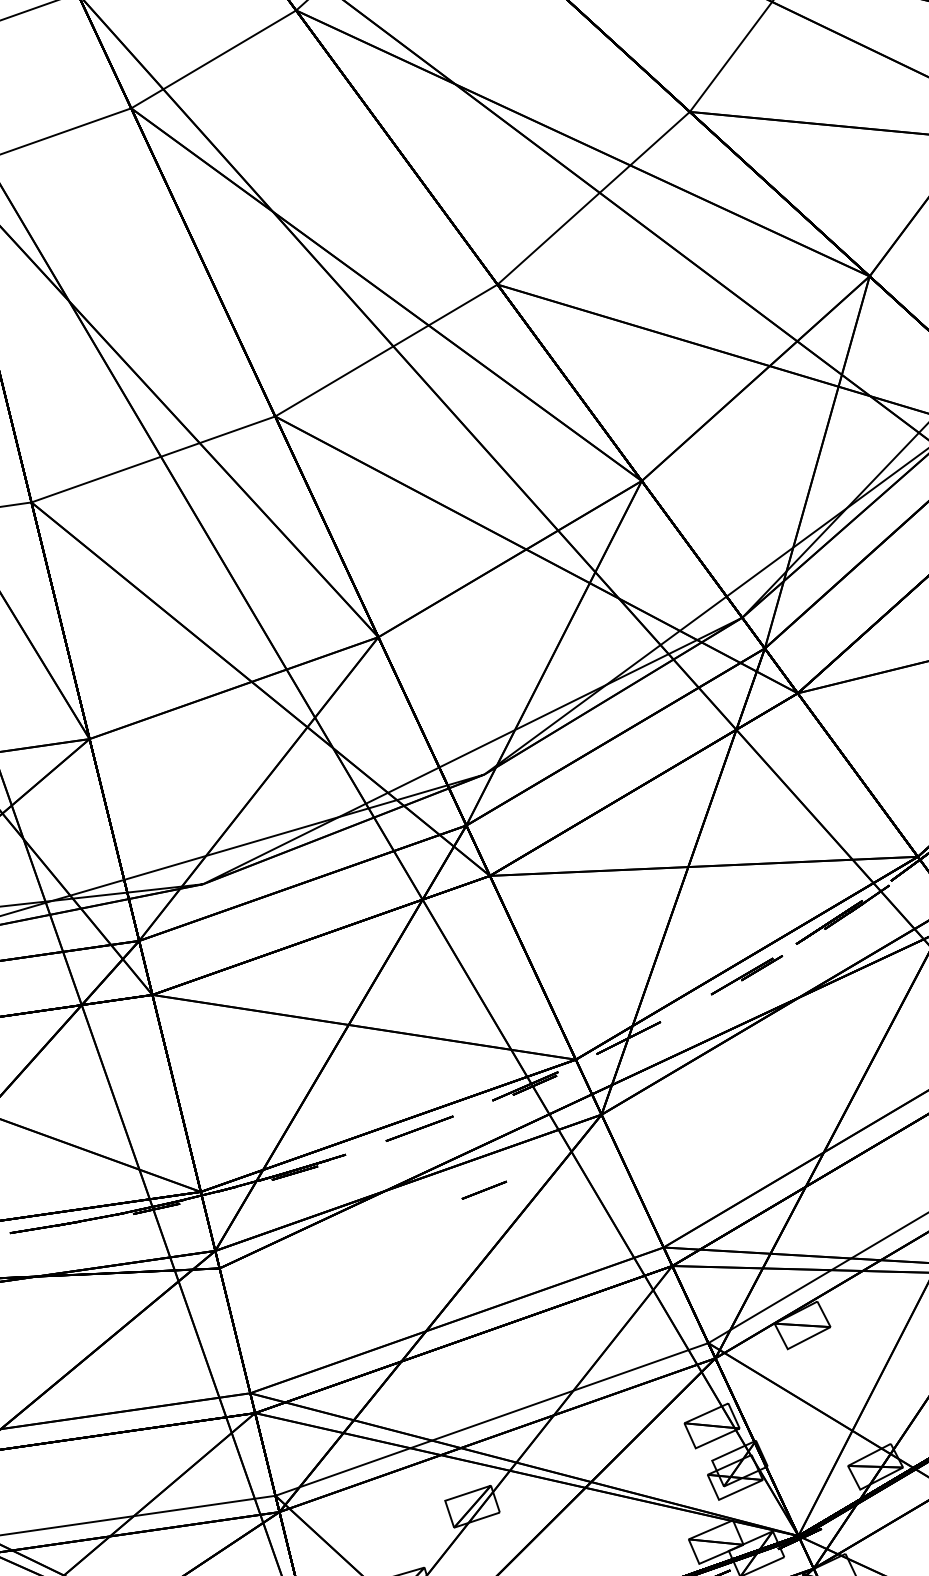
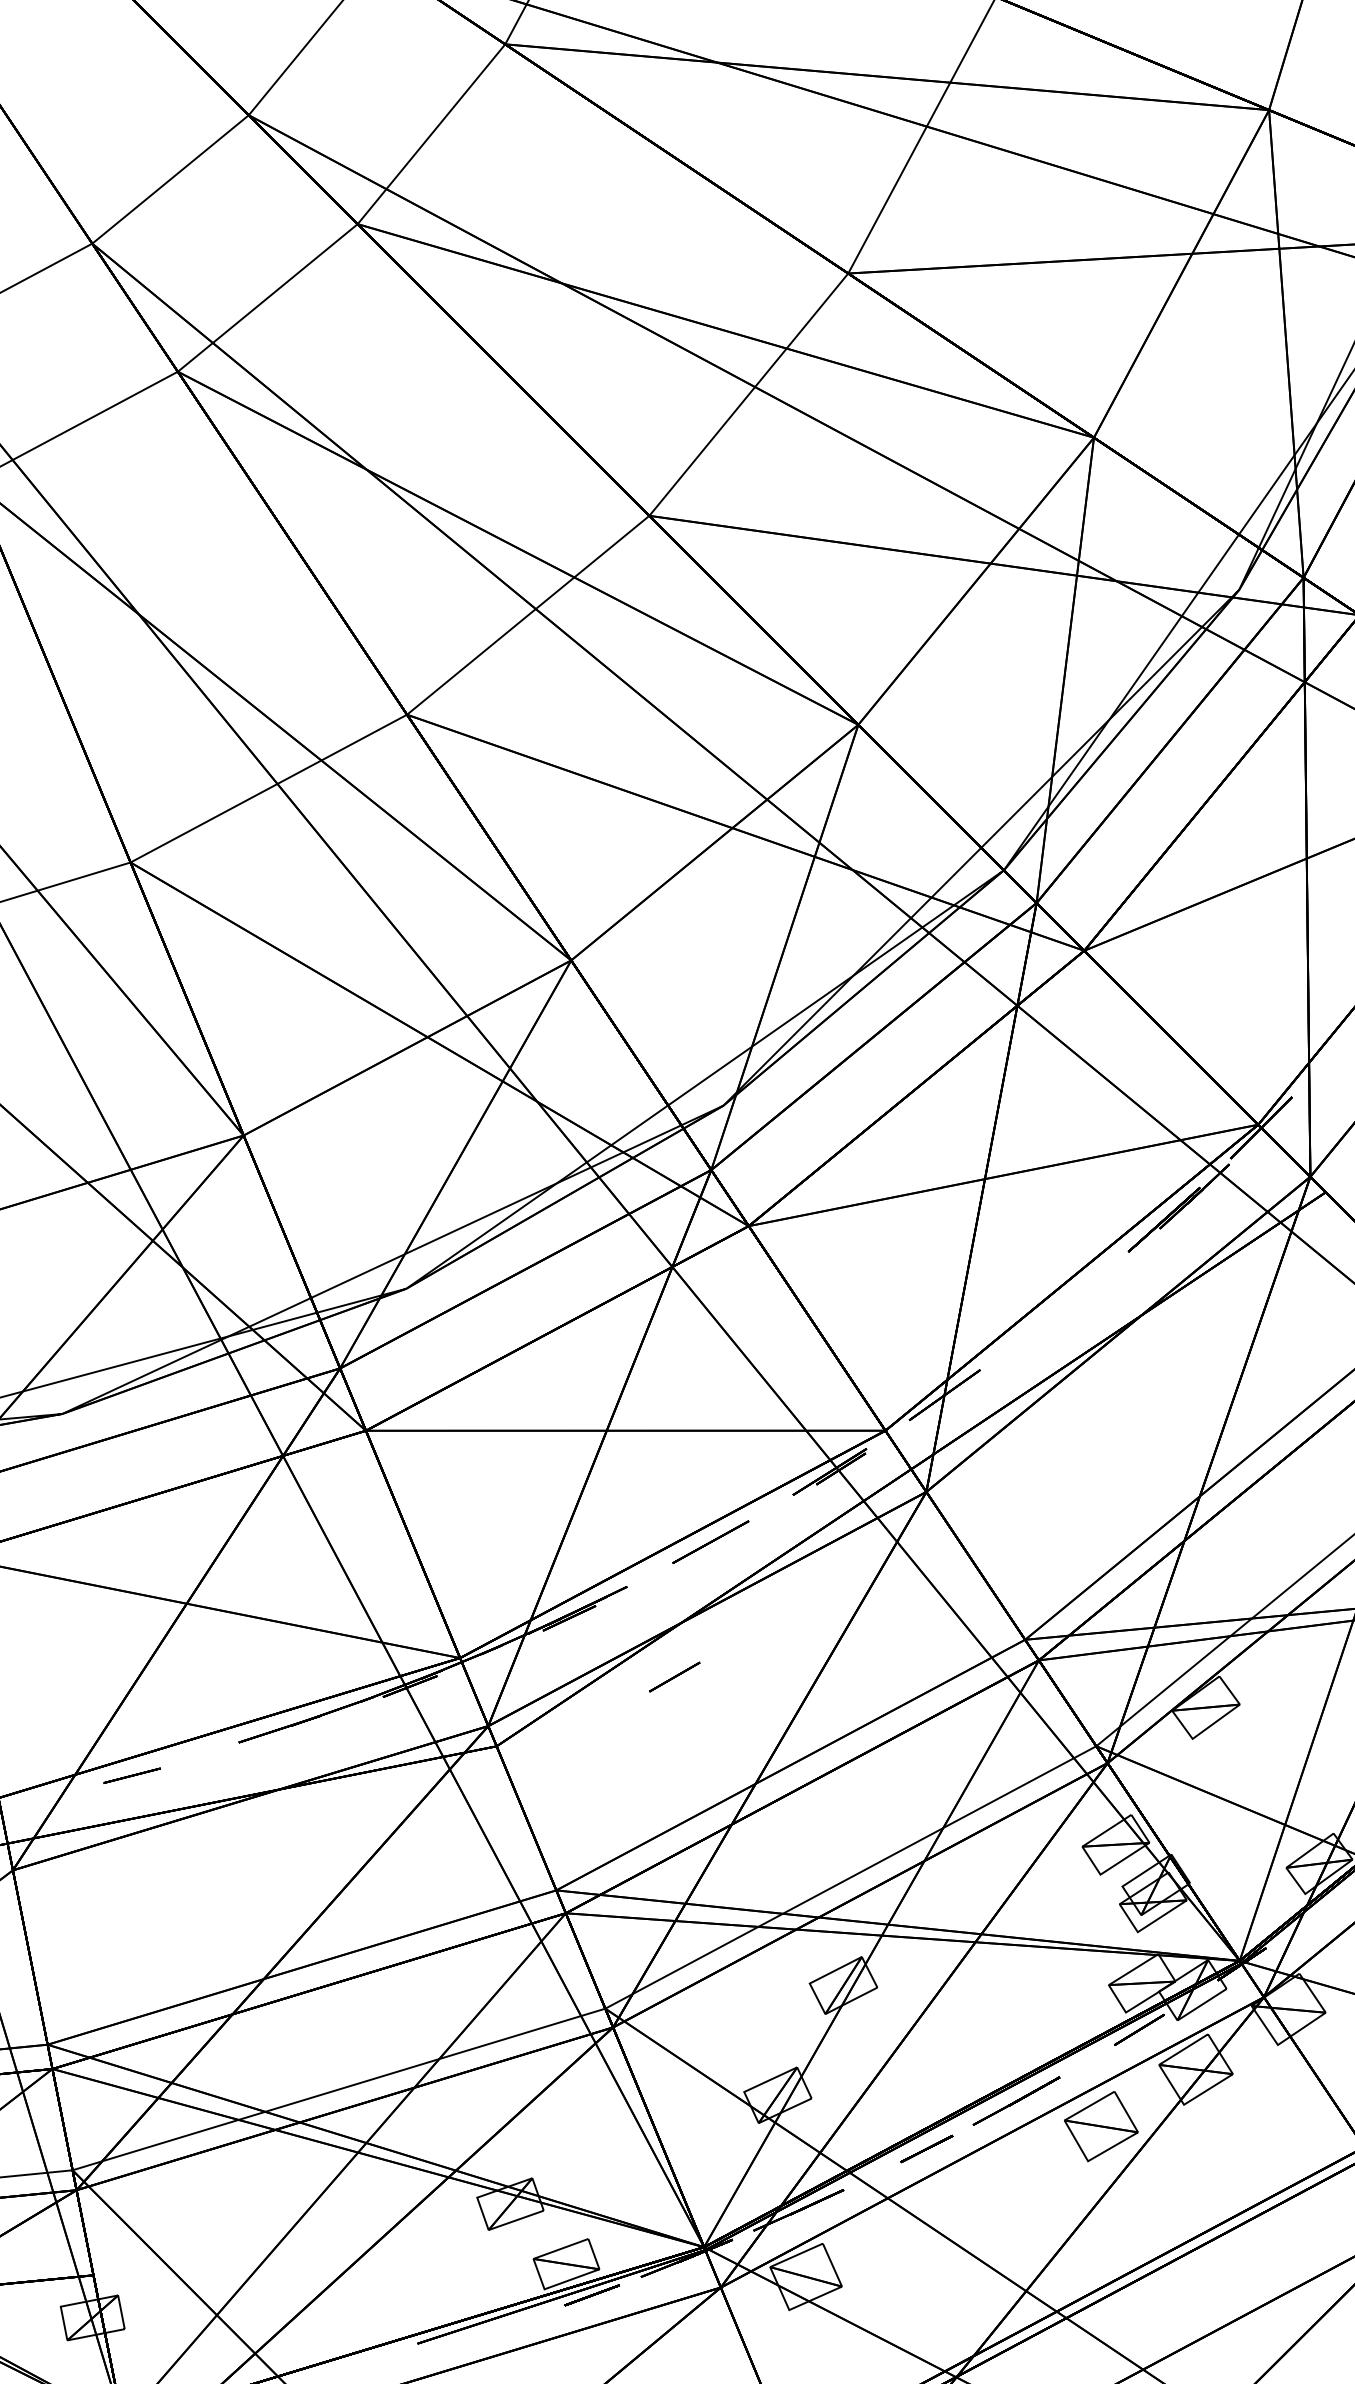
part: (746, 974) -> (1074, 1297), removed
line: (484, 1189) -> (674, 1676), moved

